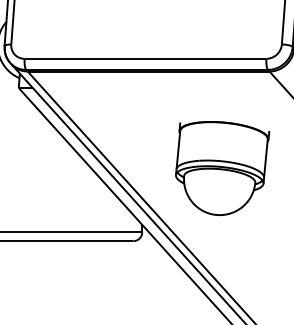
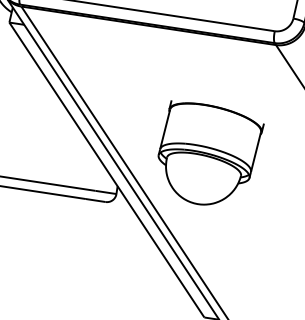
part: (222, 168) -> (208, 155), moved

